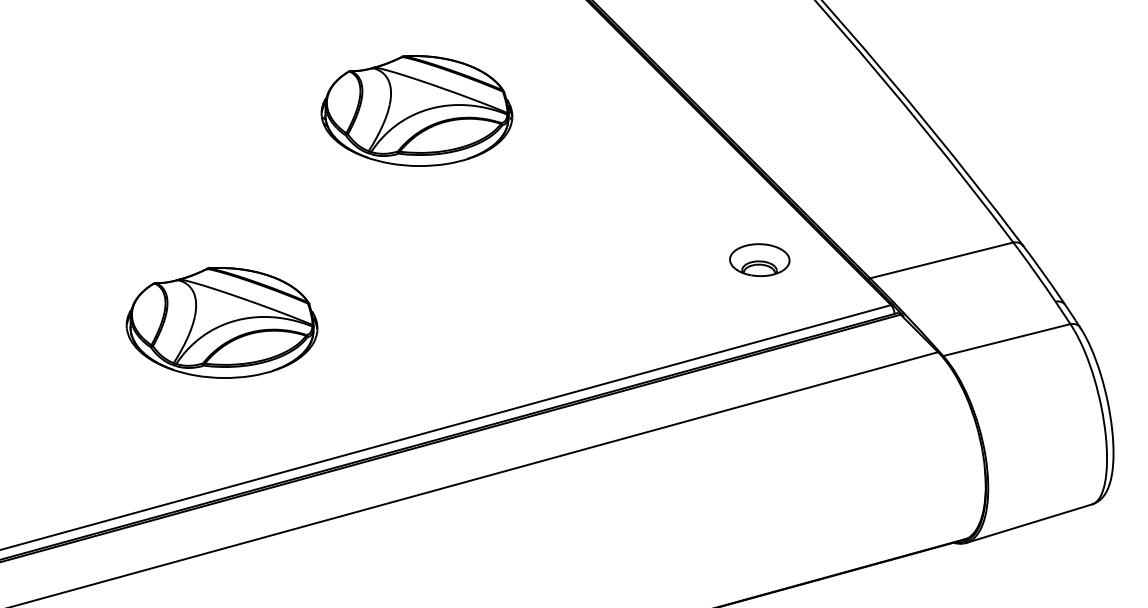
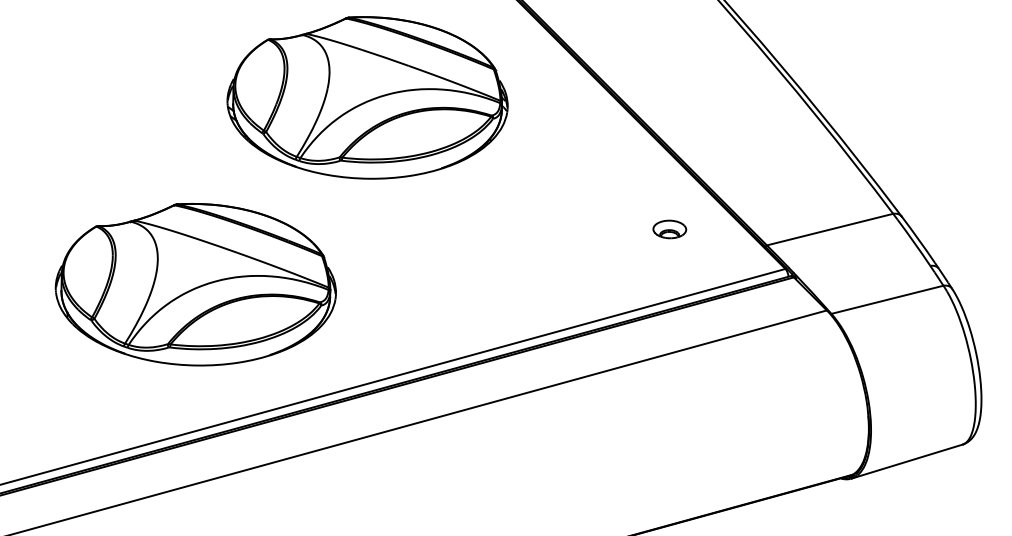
part: (416, 110) -> (367, 97), size x1.67
part: (759, 260) -> (669, 229), size x0.62
part: (221, 322) -> (195, 284), size x1.67

